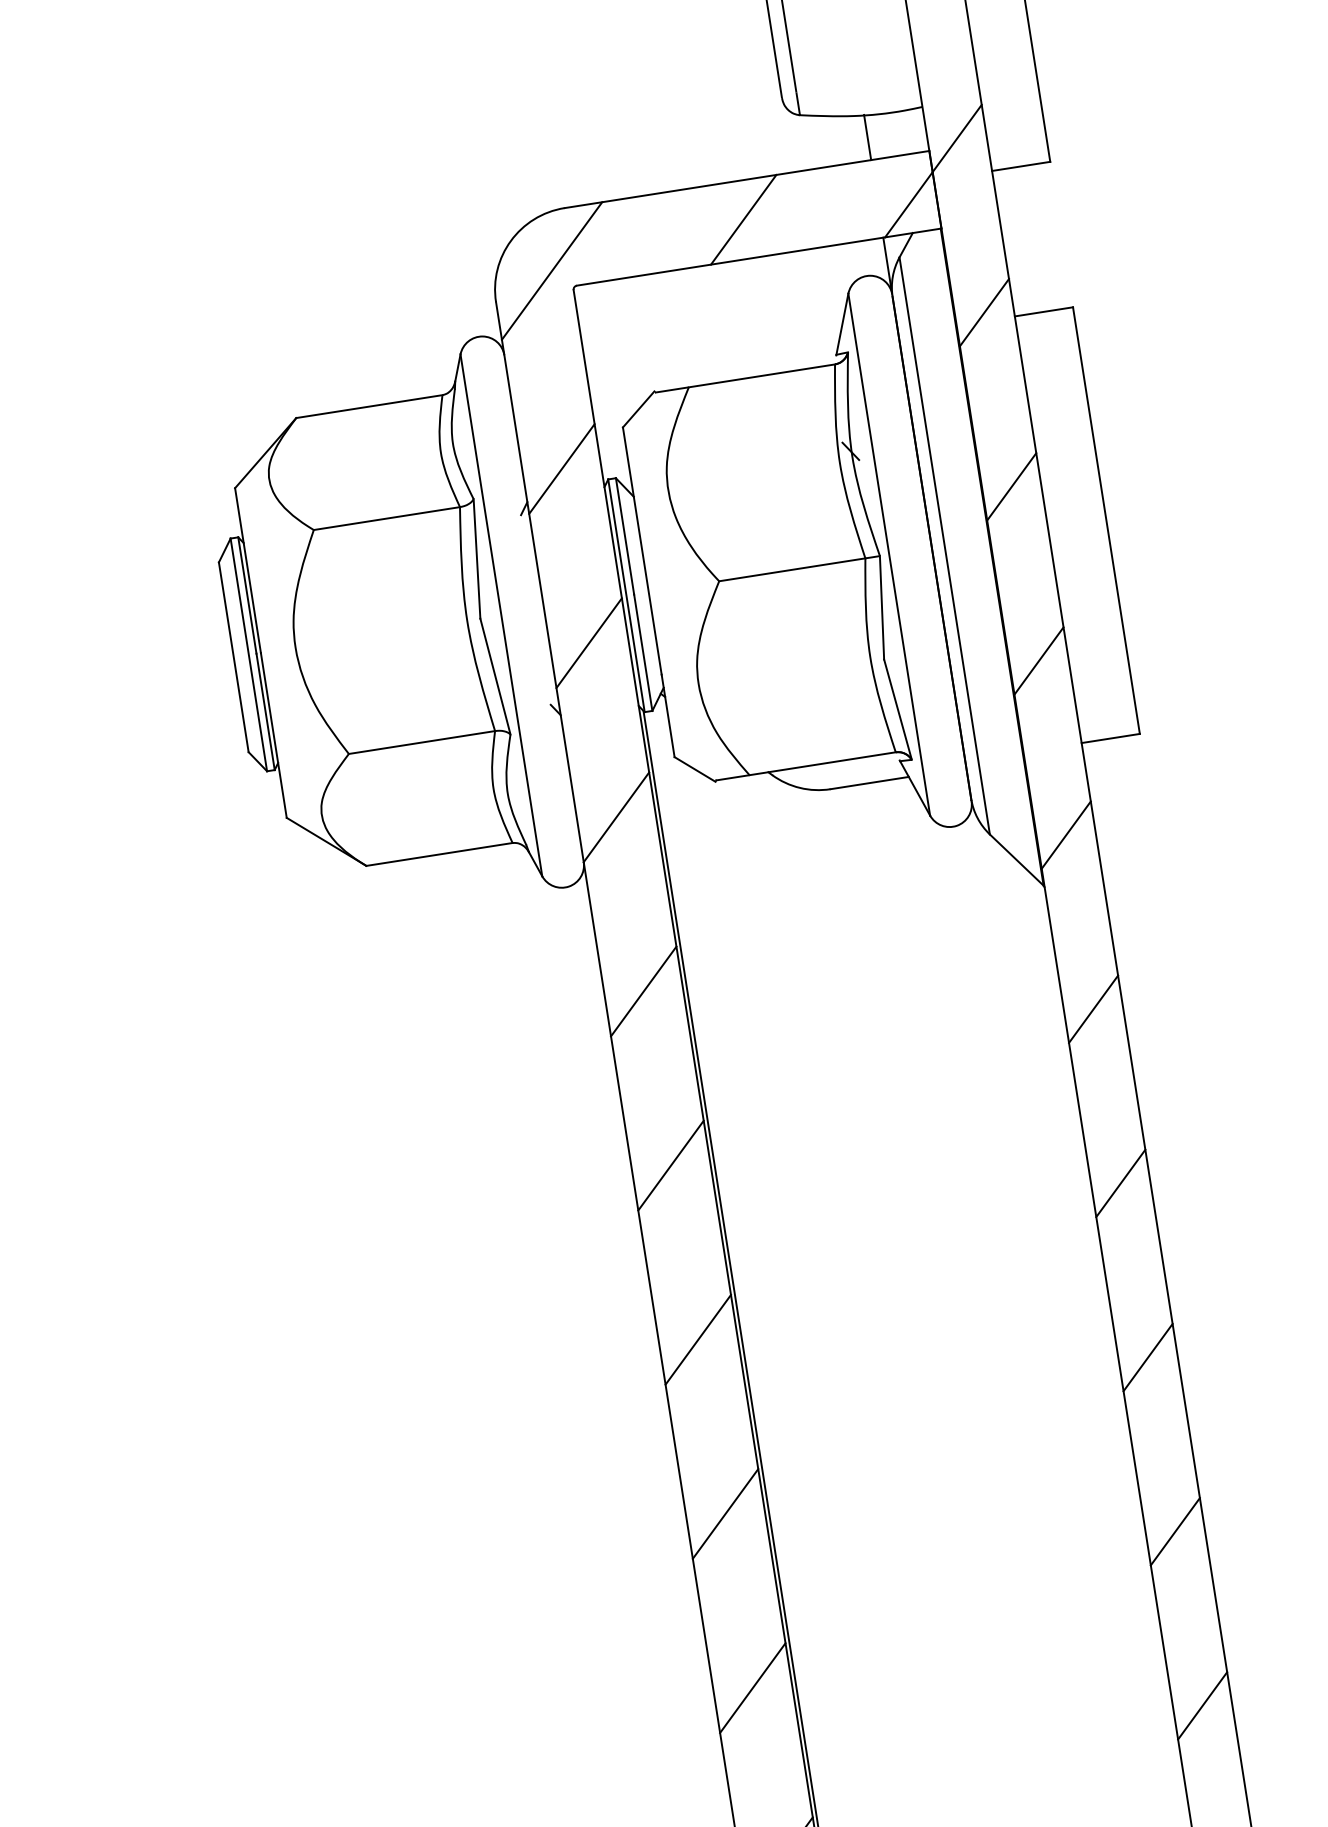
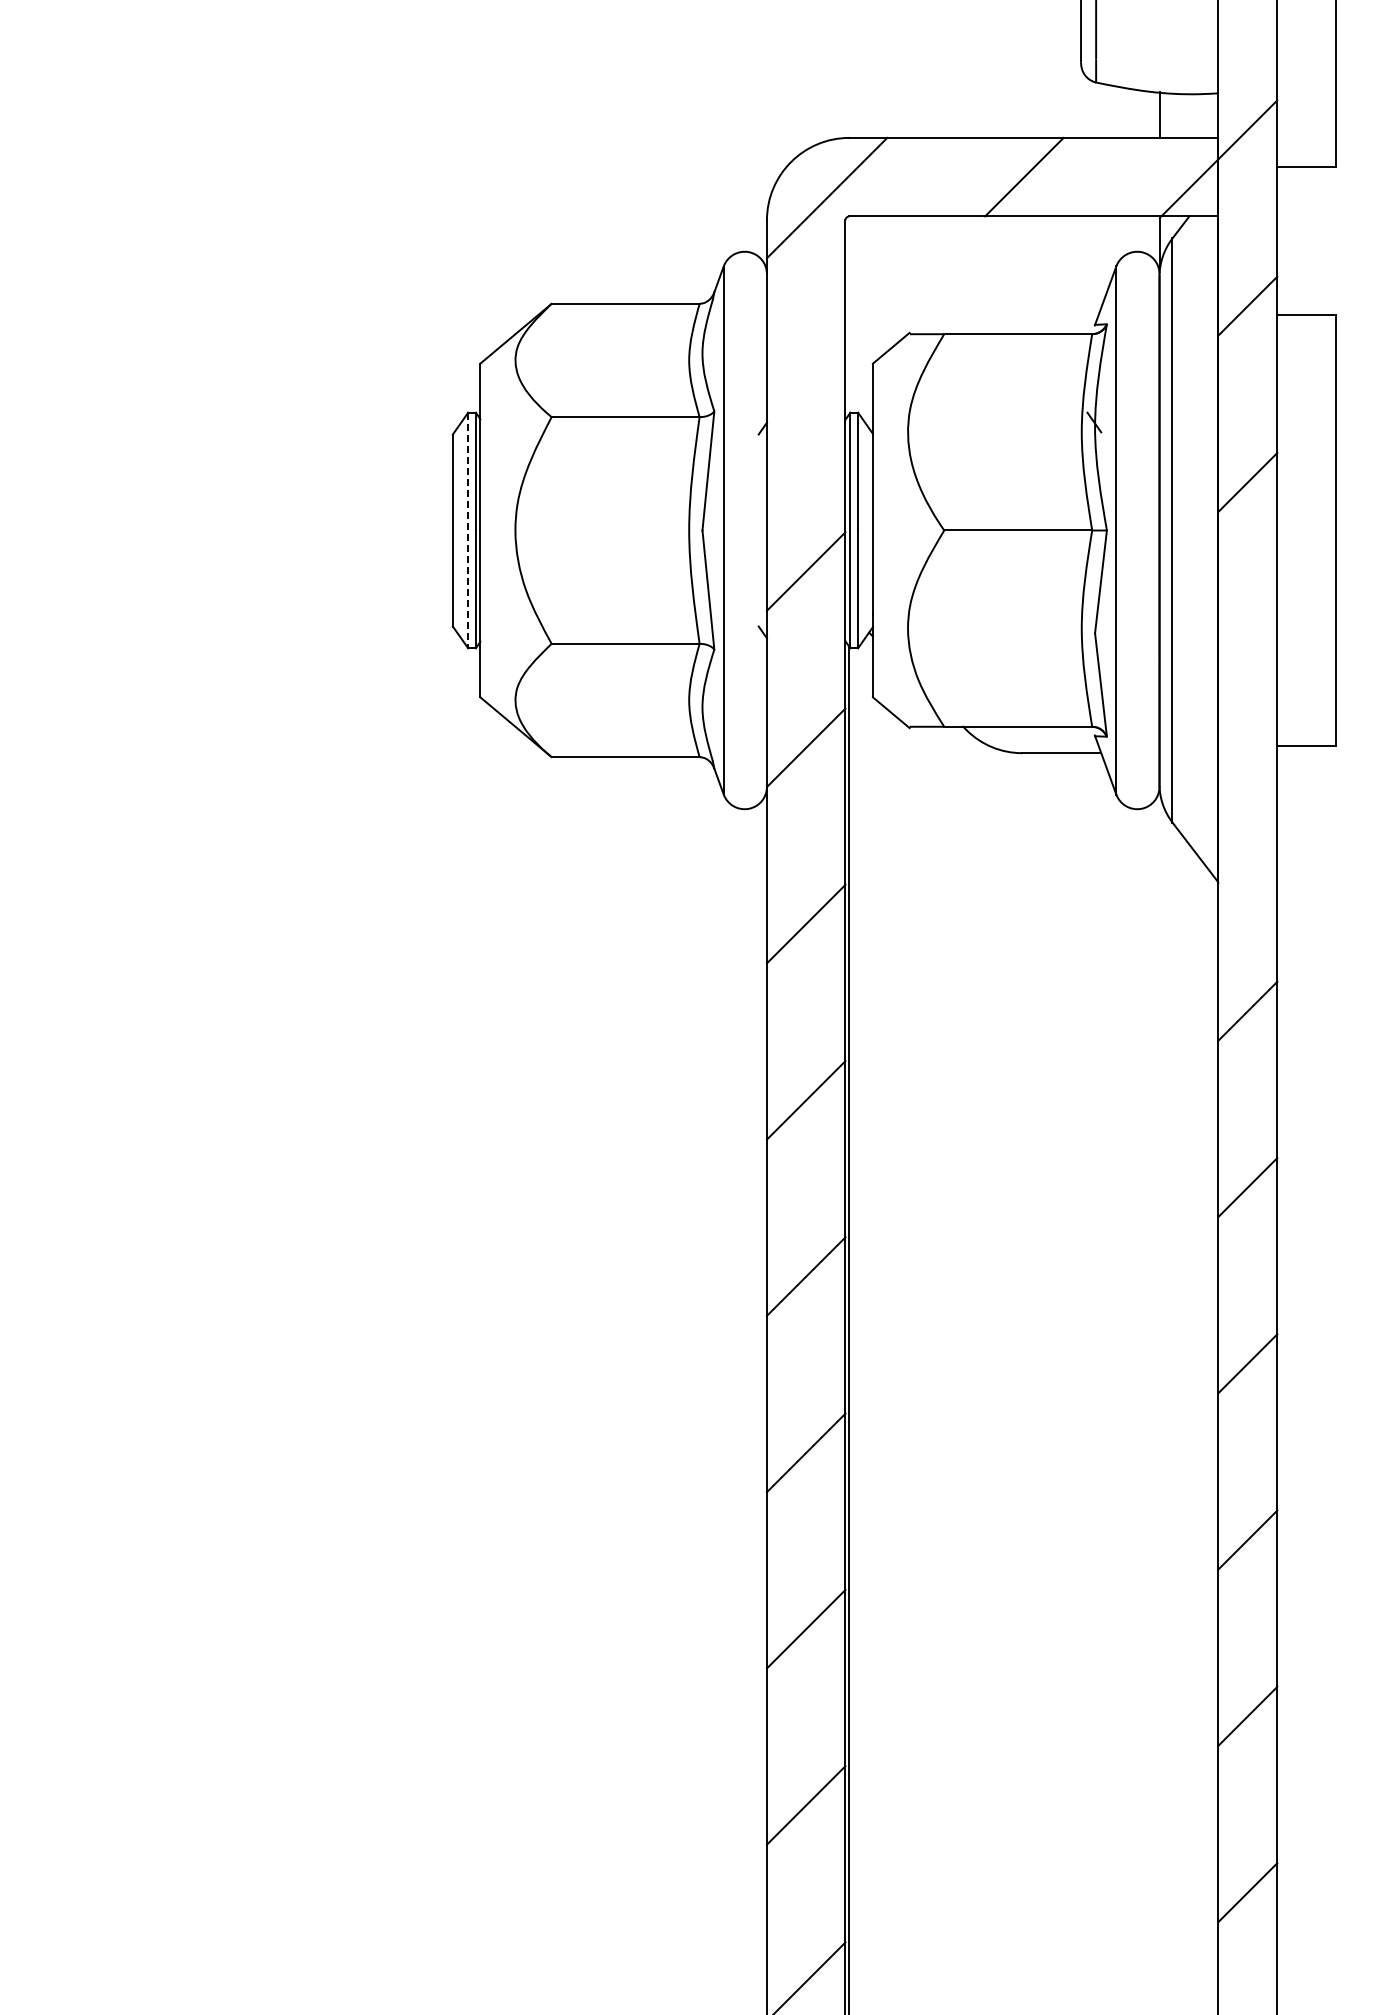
line: (561, 469) -> (805, 395), removed
line: (249, 654) -> (468, 530), solid -> dashed
line: (1038, 660) -> (1247, 658), removed
line: (1065, 834) -> (1247, 834), removed

